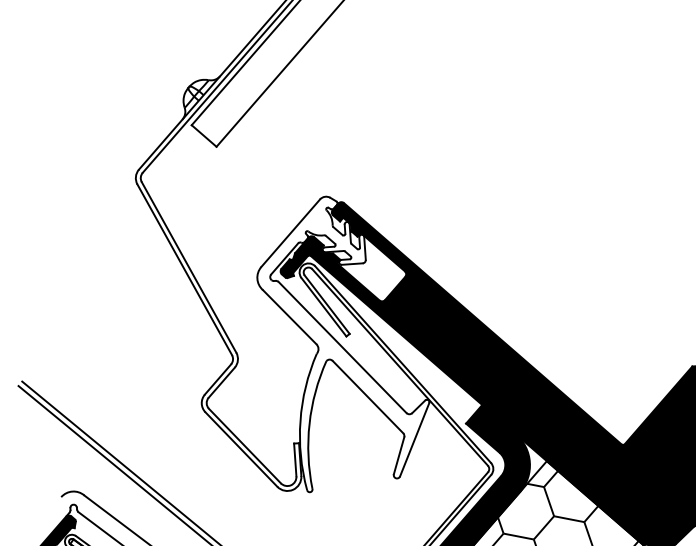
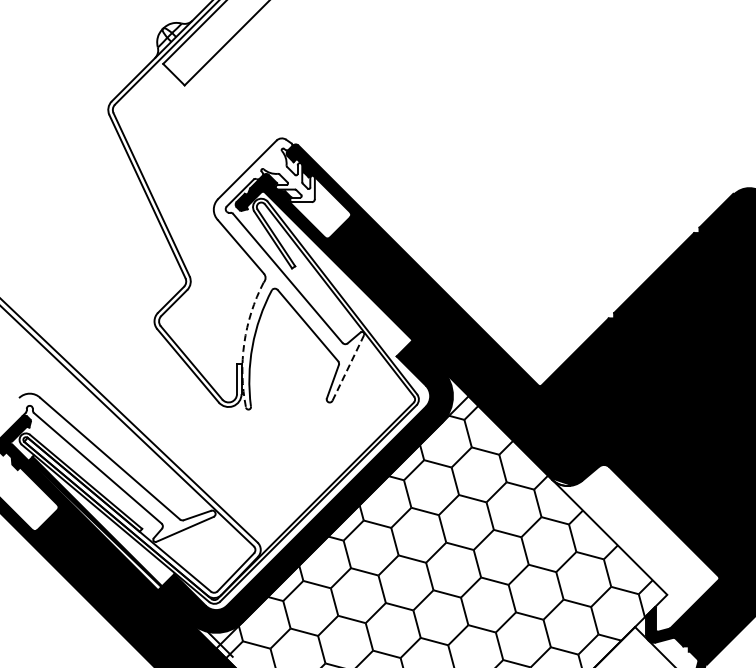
arc: (300, 421) -> (244, 343), solid -> dashed
line: (414, 439) -> (348, 367), solid -> dashed

